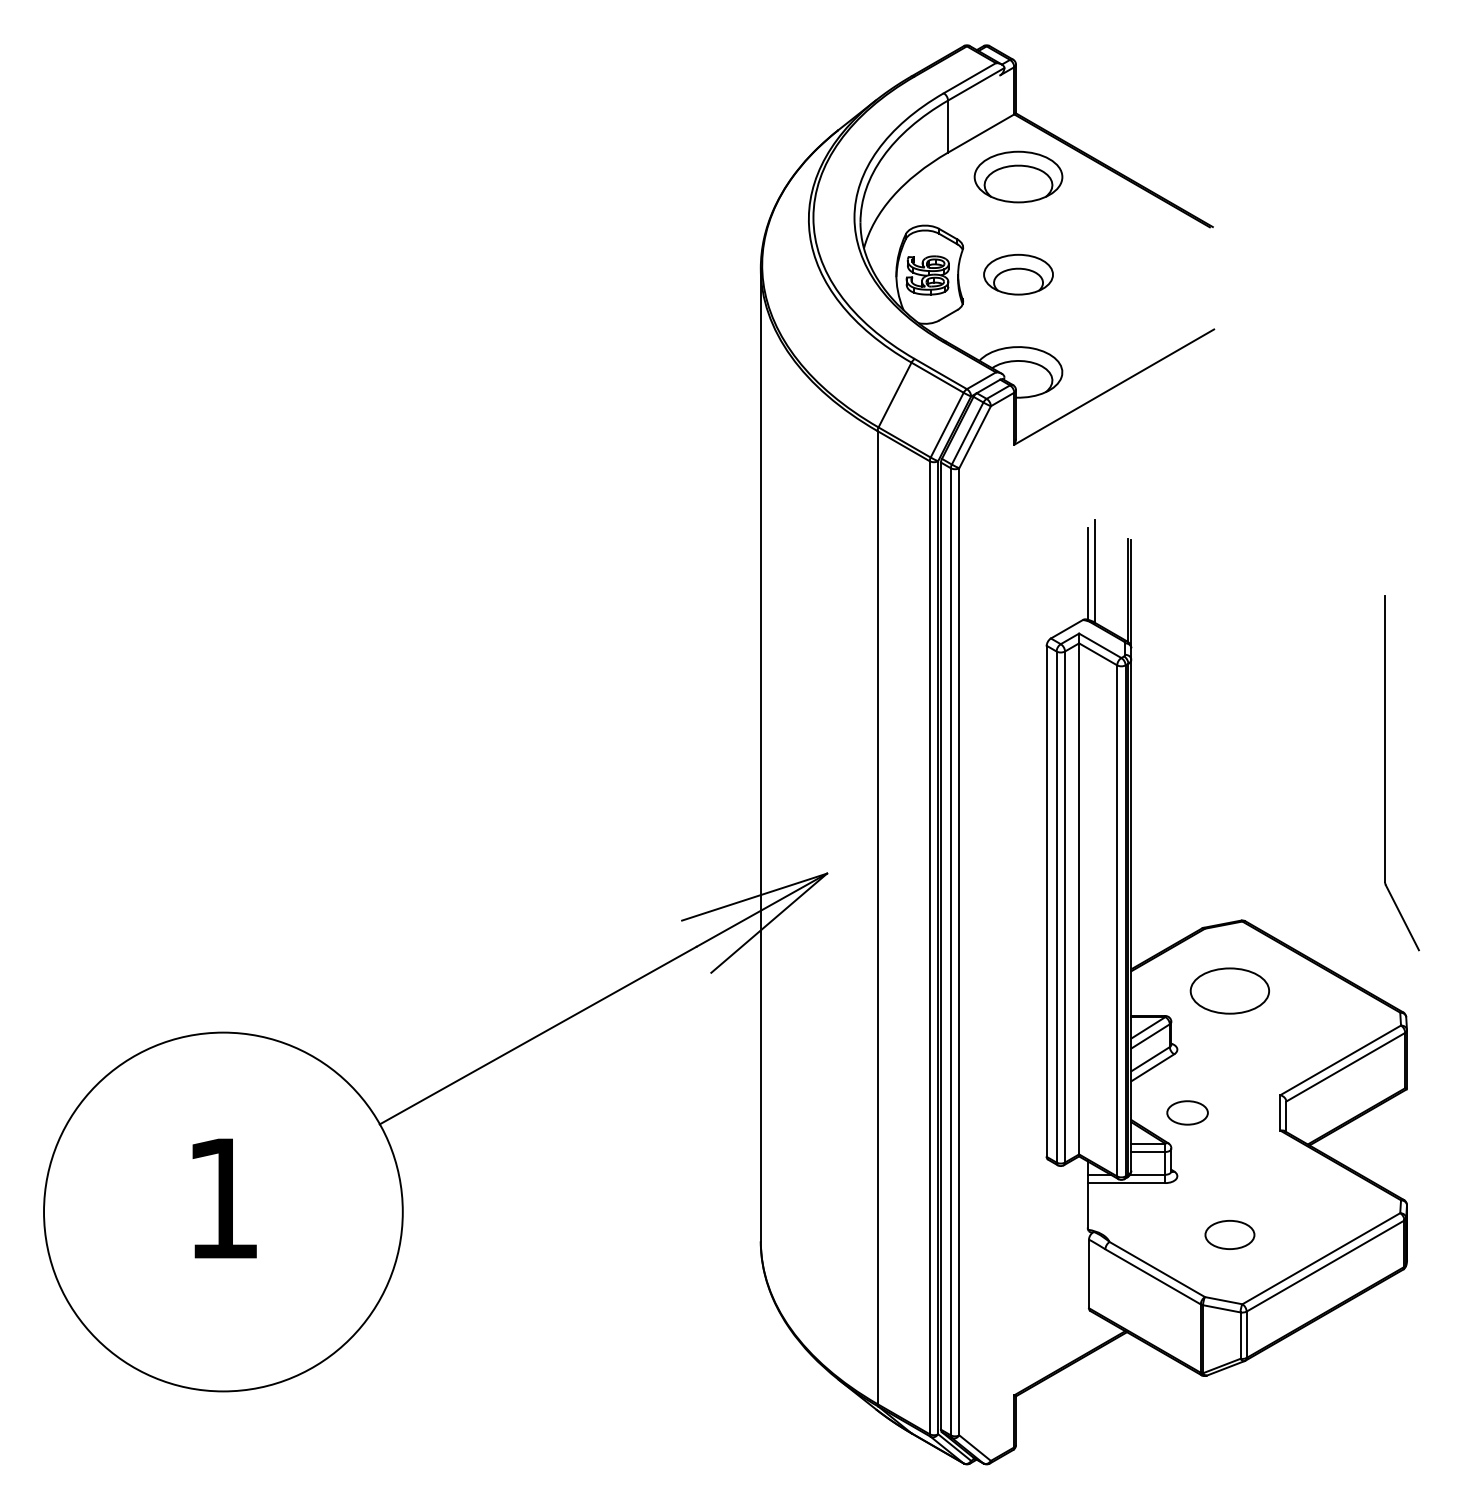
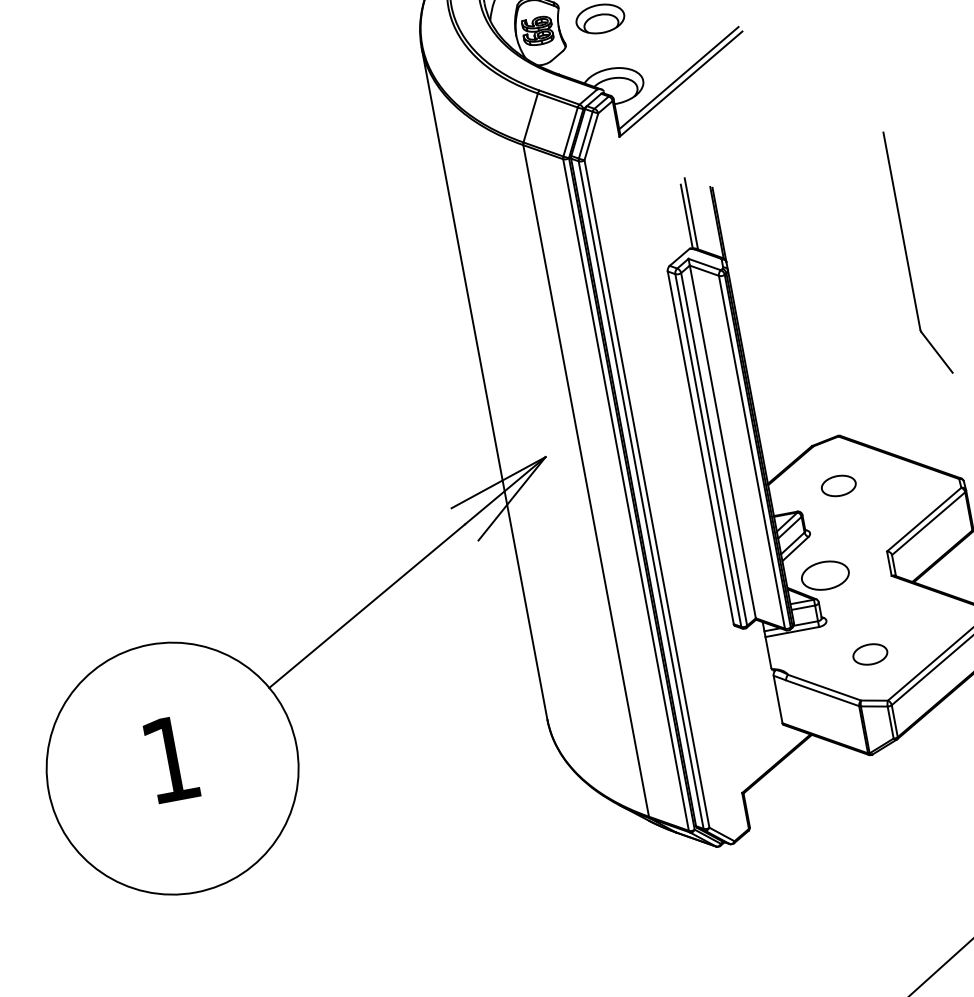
line: (1112, 378) -> (678, 78), added
part: (1385, 773) -> (906, 255), moved
part: (1229, 990) -> (838, 485), size x0.62
part: (1187, 1112) -> (825, 575), size x1.67

